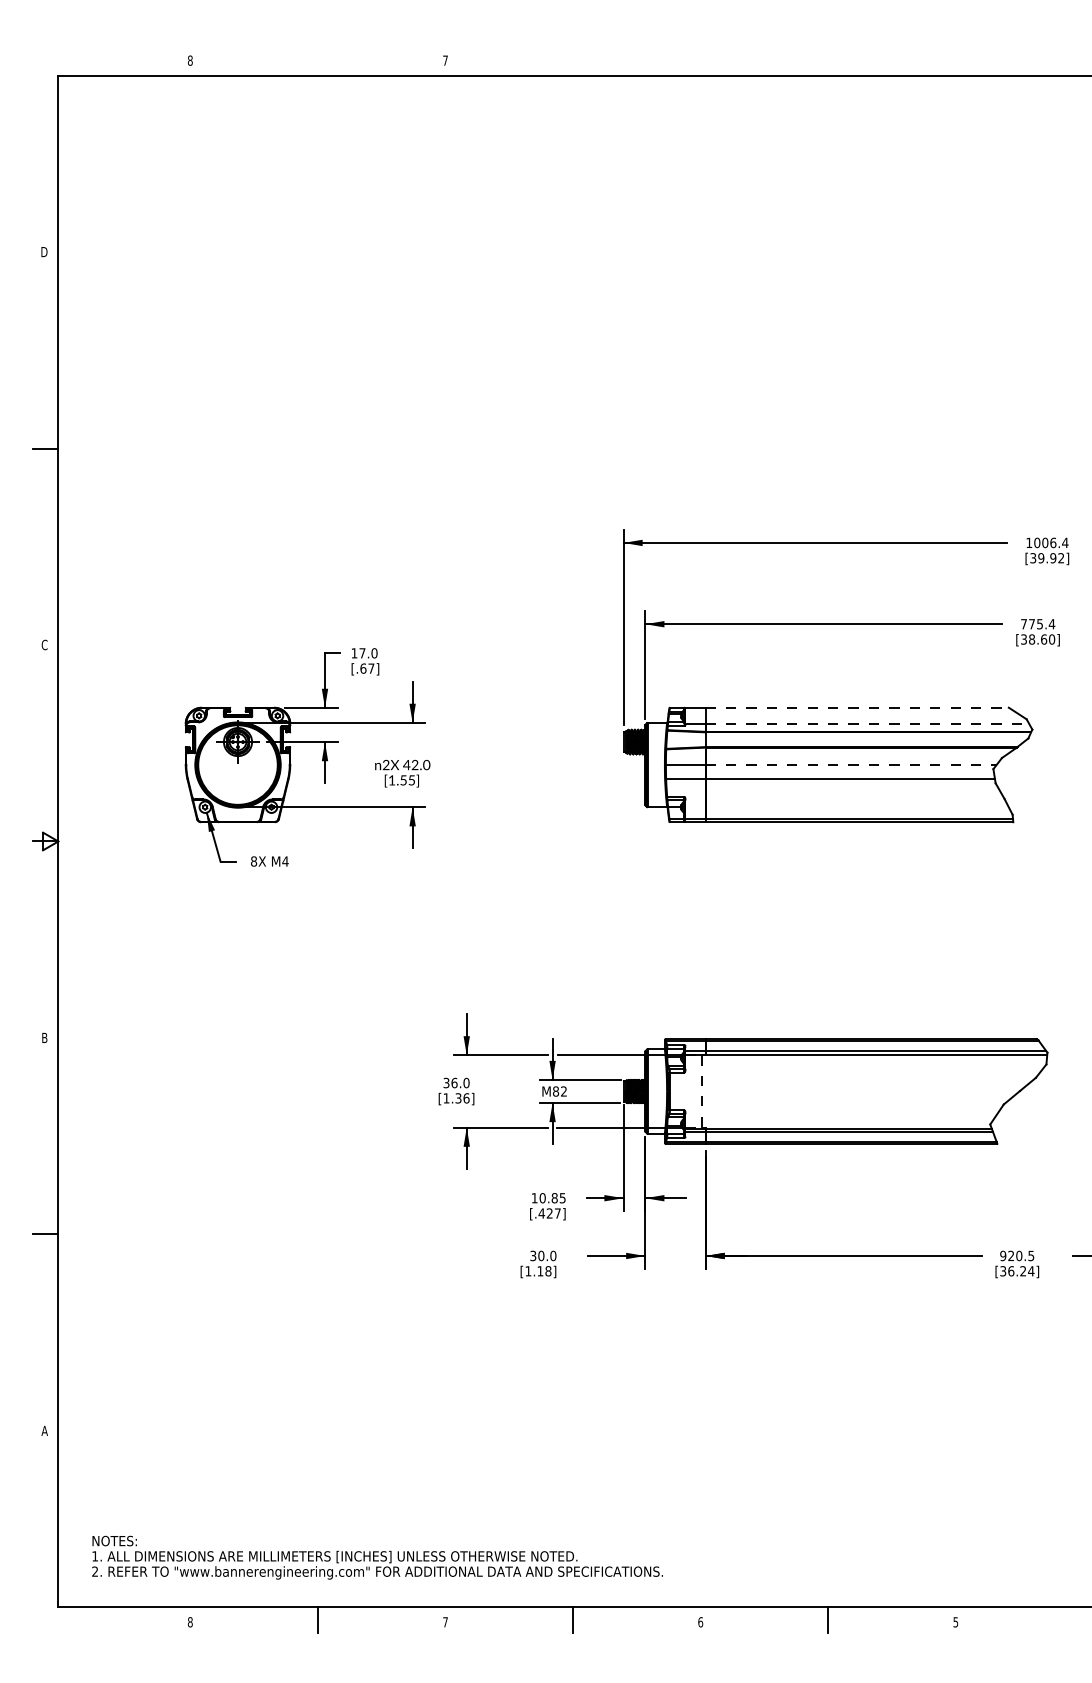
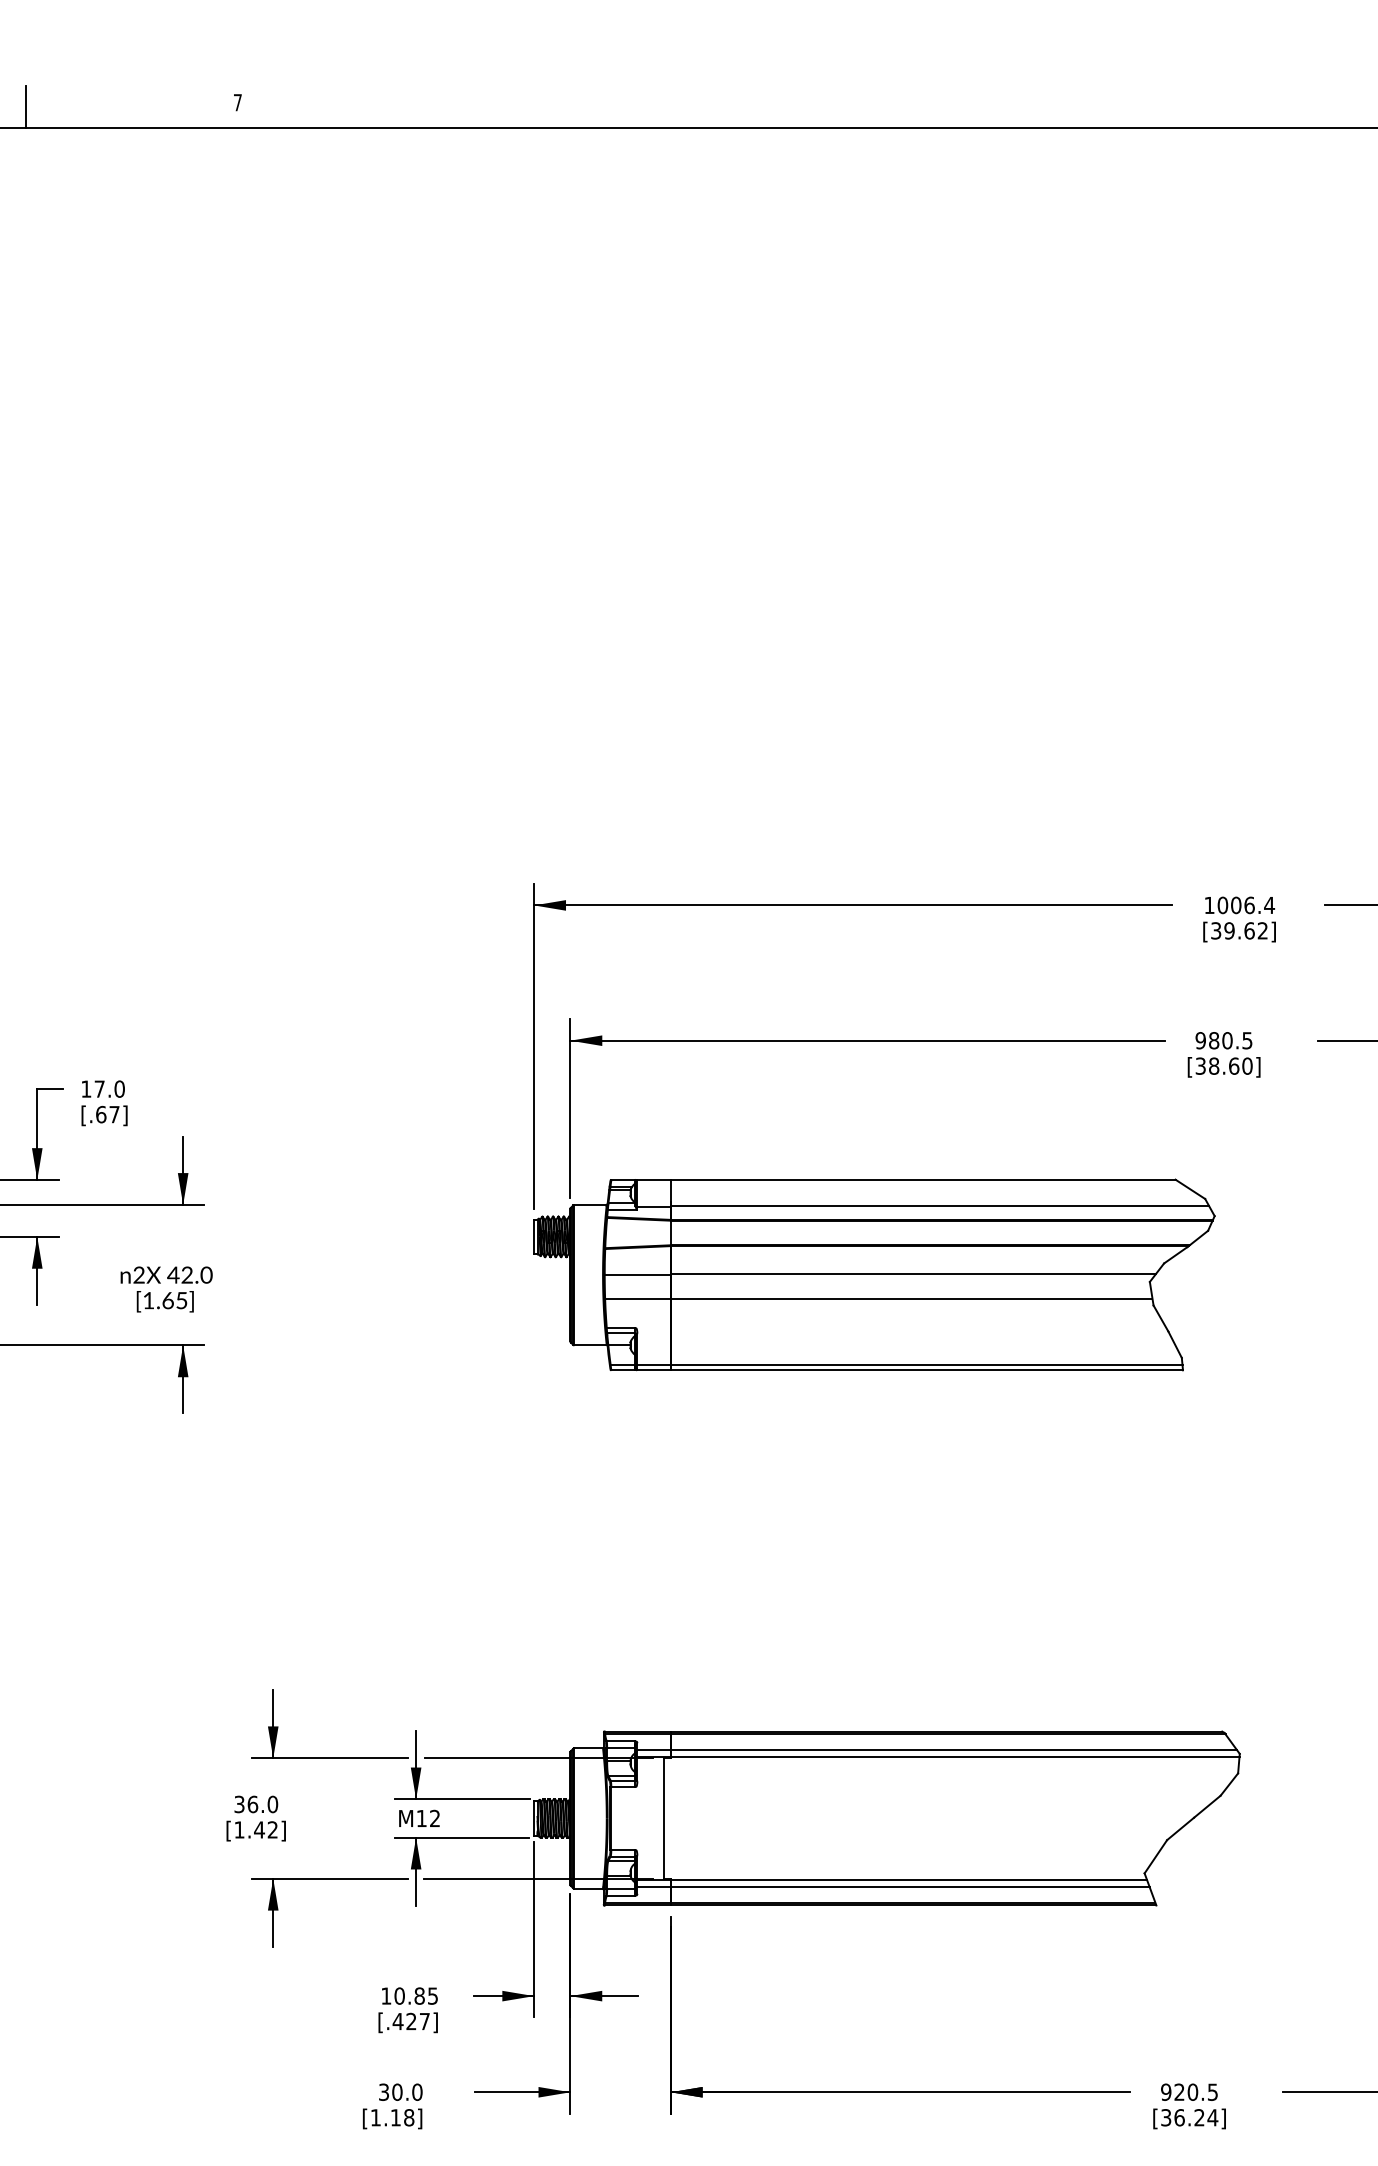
line: (317, 63) -> (24, 107), added
text: (1053, 558) -> (1249, 931), [39.92] -> [39.62]
text: (1037, 624) -> (1223, 1041), 775.4 -> 980.5
line: (857, 707) -> (923, 1179), dashed -> solid
line: (867, 723) -> (940, 1205), dashed -> solid
line: (851, 764) -> (913, 1274), dashed -> solid
text: (403, 780) -> (167, 1300), [1.55] -> [1.65]
text: (556, 1091) -> (422, 1818), M82 -> M12
line: (701, 1092) -> (663, 1820), dashed -> solid
text: (462, 1098) -> (266, 1830), [1.36] -> [1.42]

